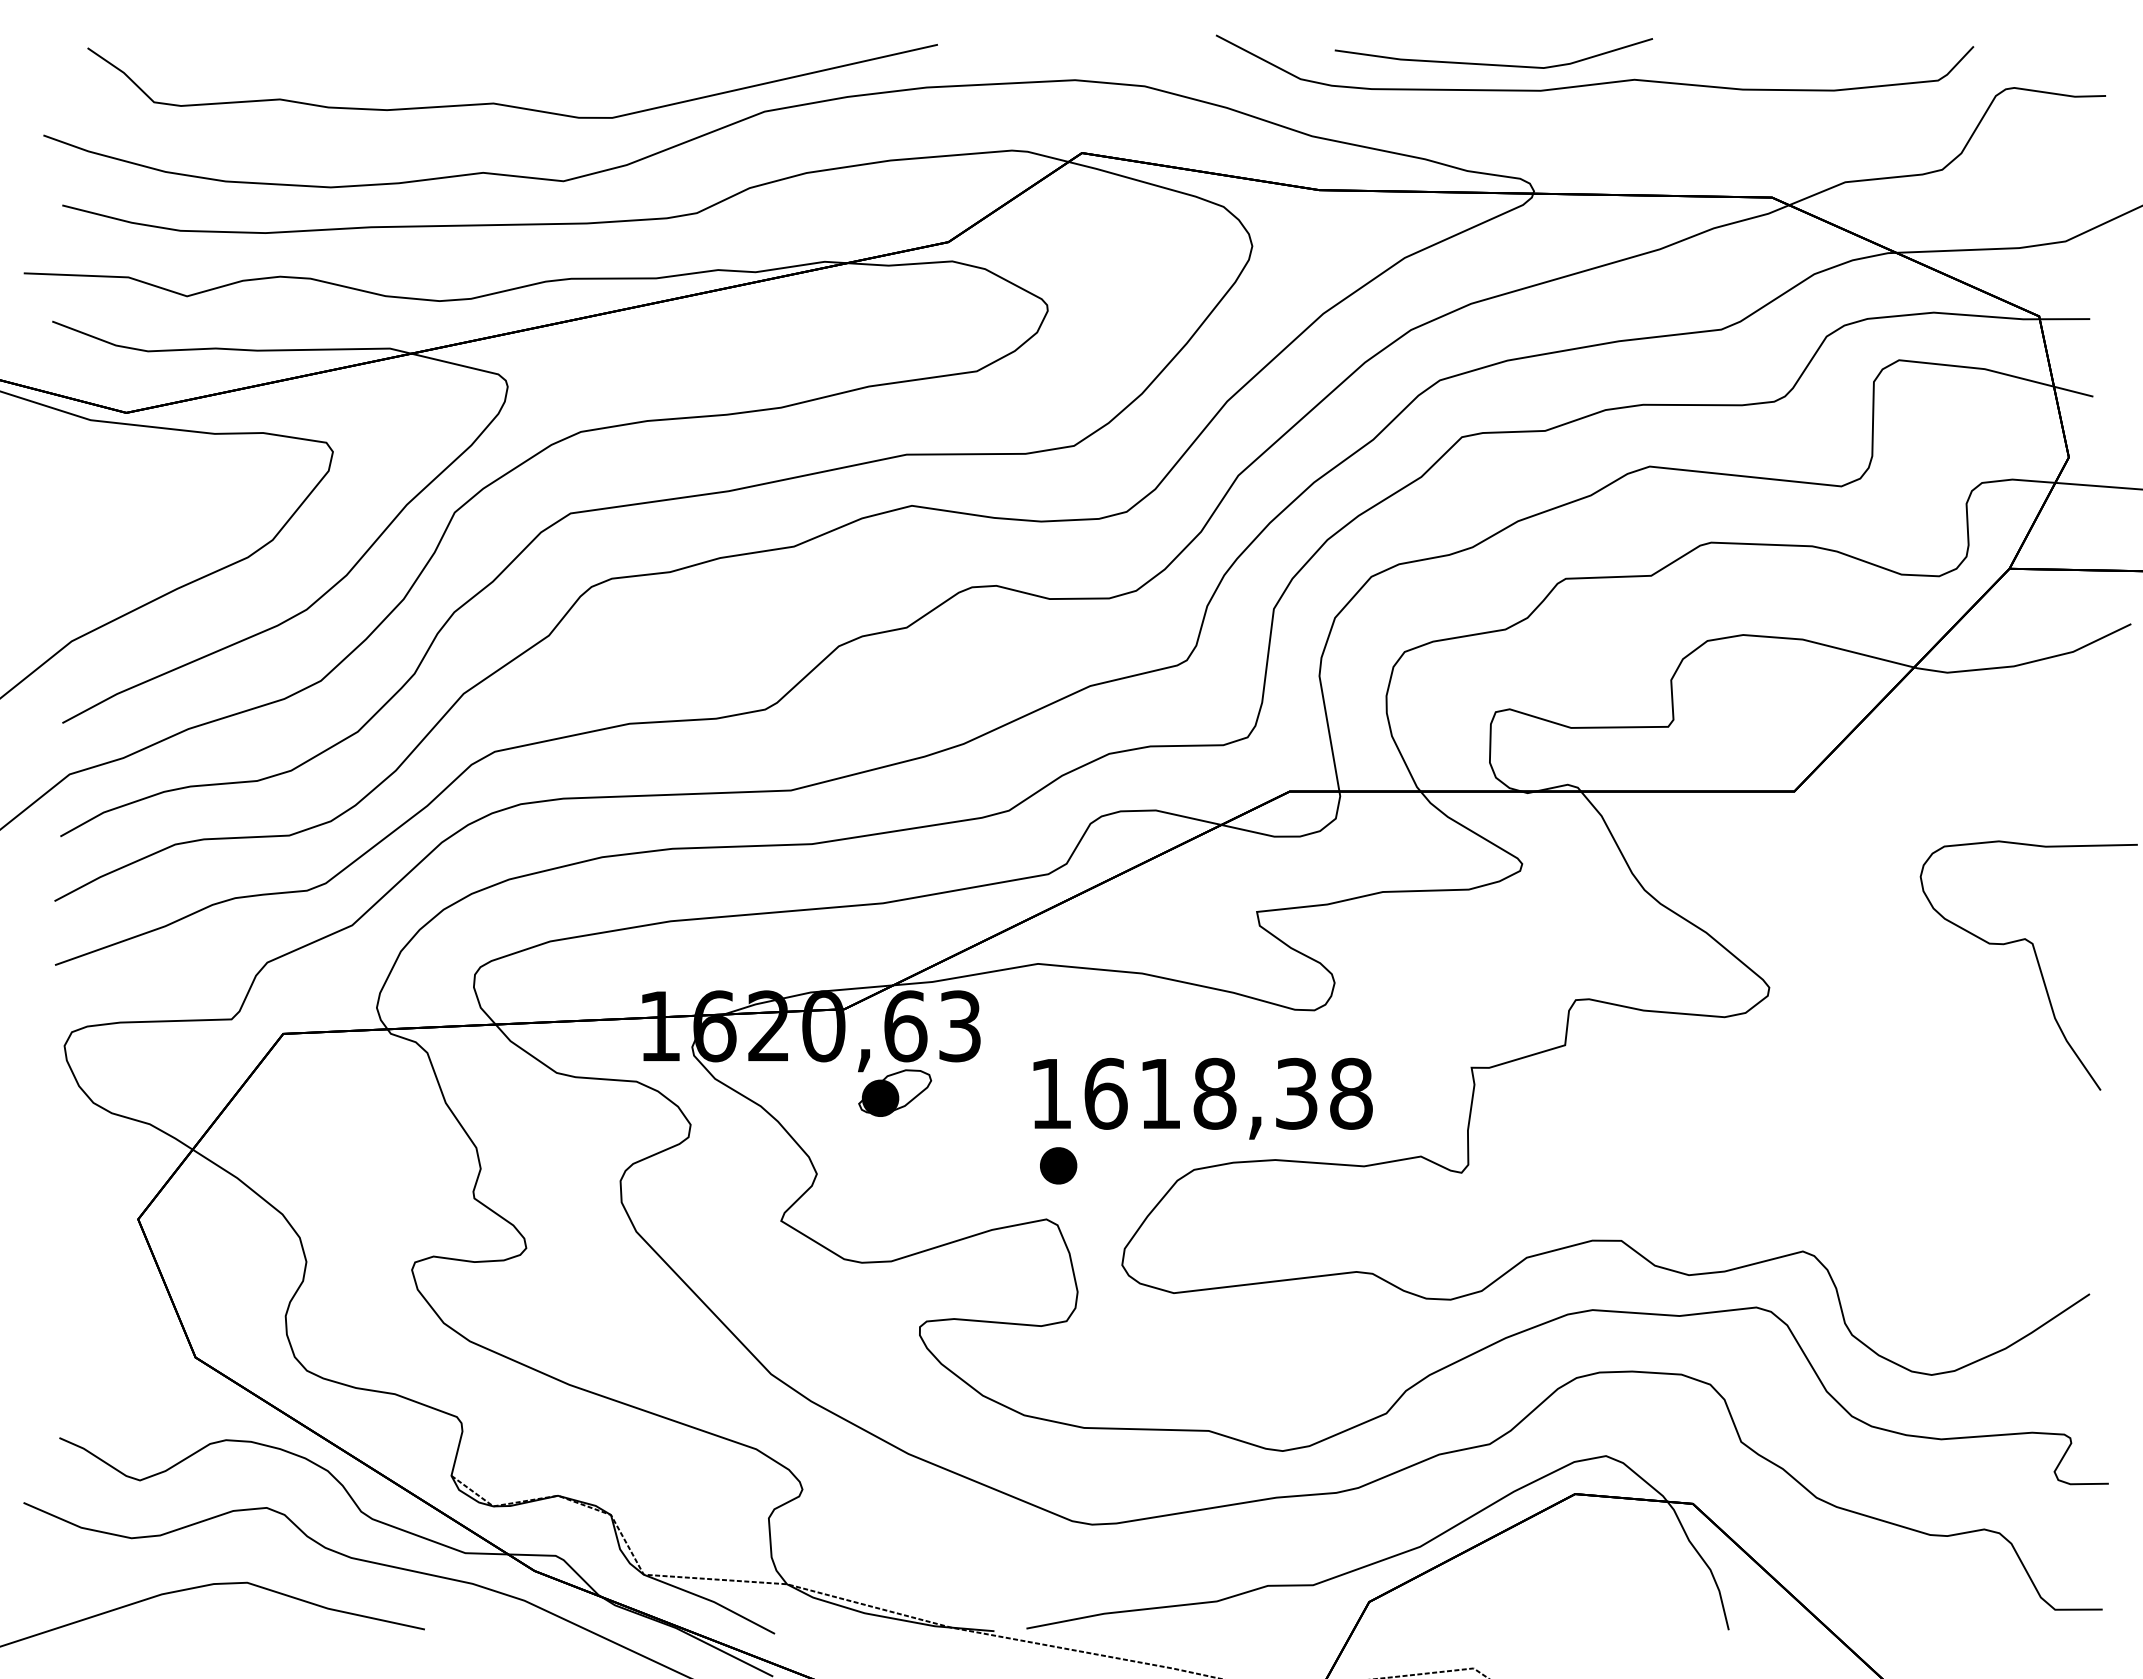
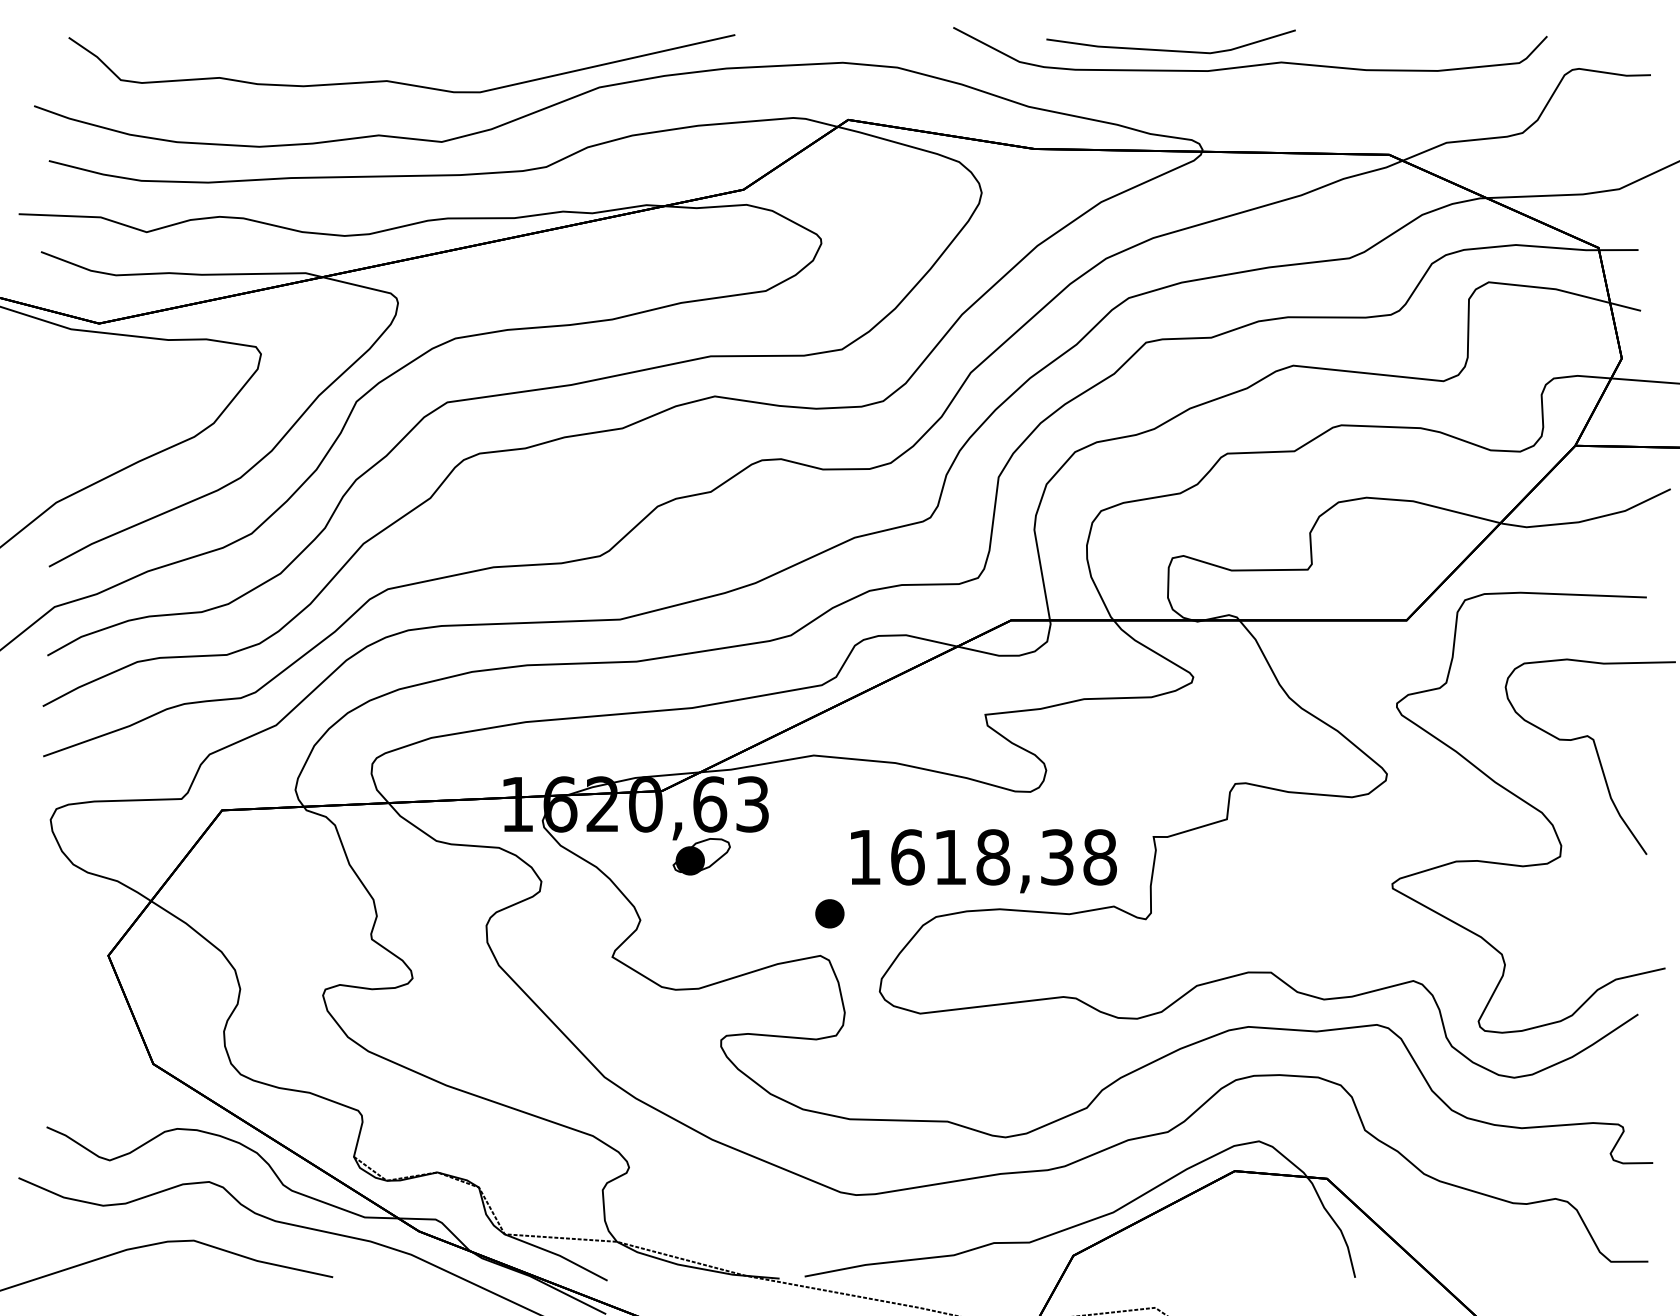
part: (1953, 1029) -> (1531, 806), added
text: (1202, 1098) -> (983, 861), moved

